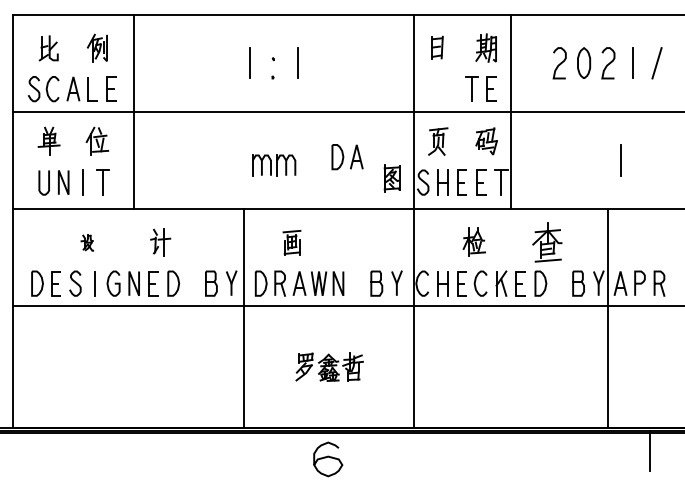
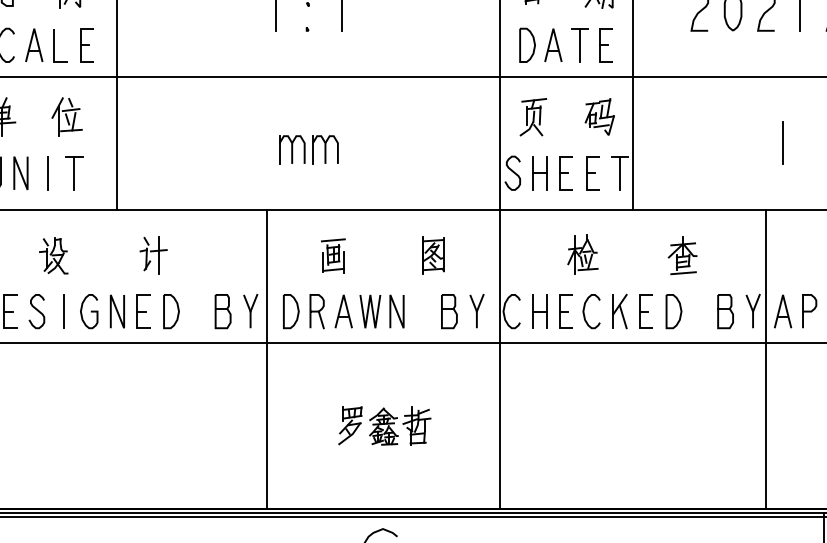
part: (347, 157) -> (540, 45), moved
part: (391, 178) -> (432, 255), moved
part: (87, 242) -> (53, 255), size x1.67
part: (546, 242) -> (681, 255), size x0.71

